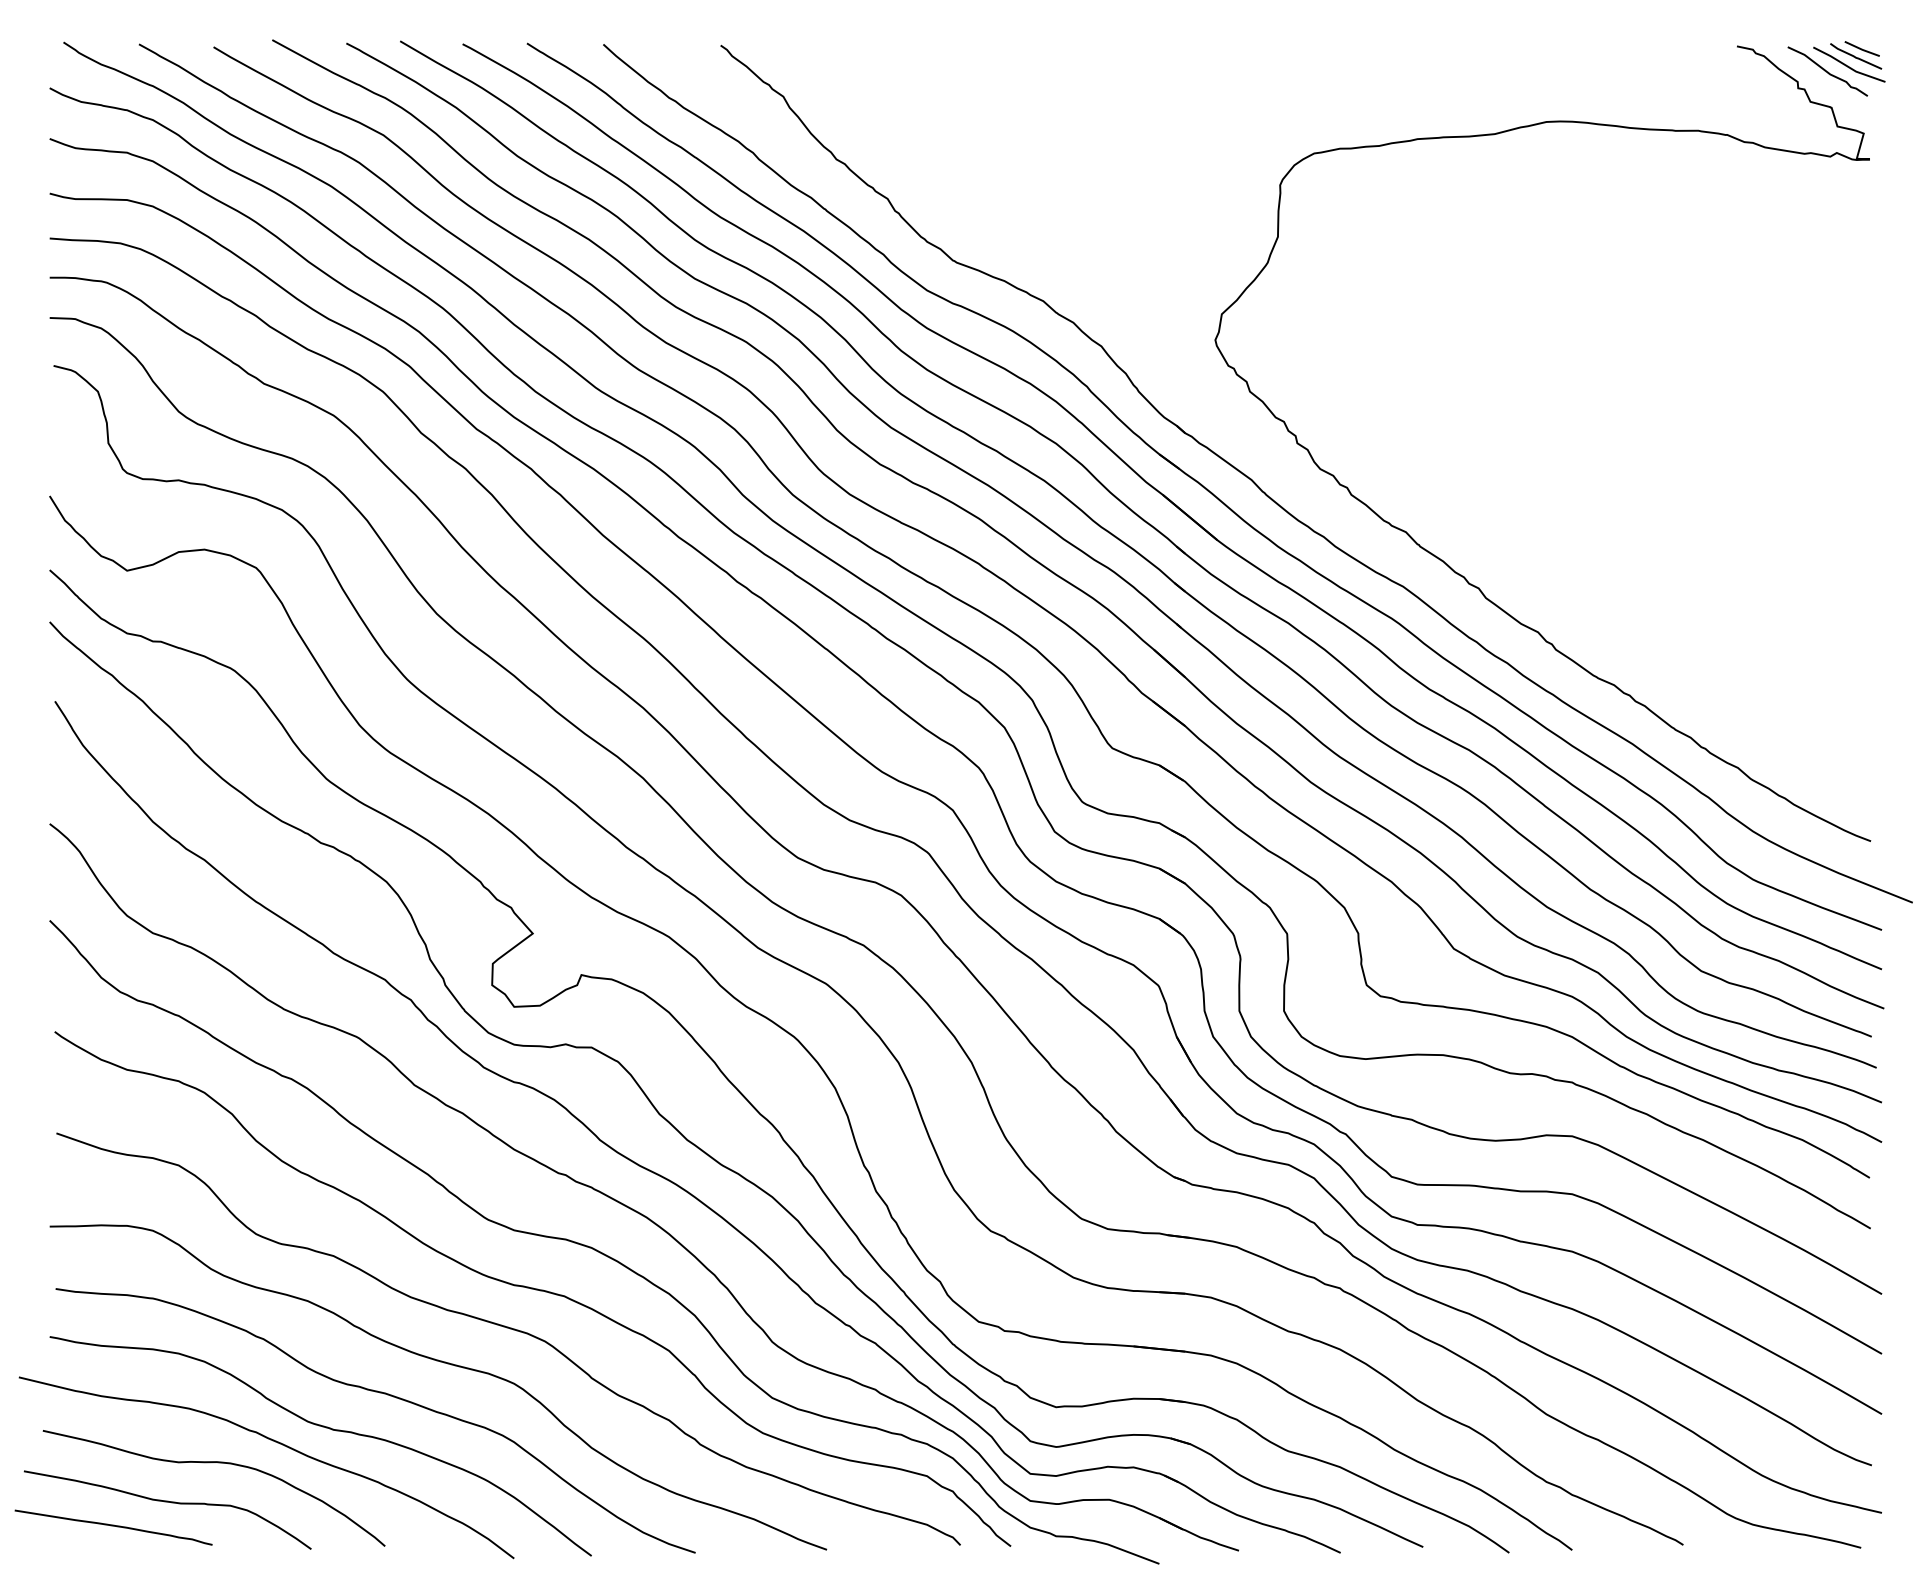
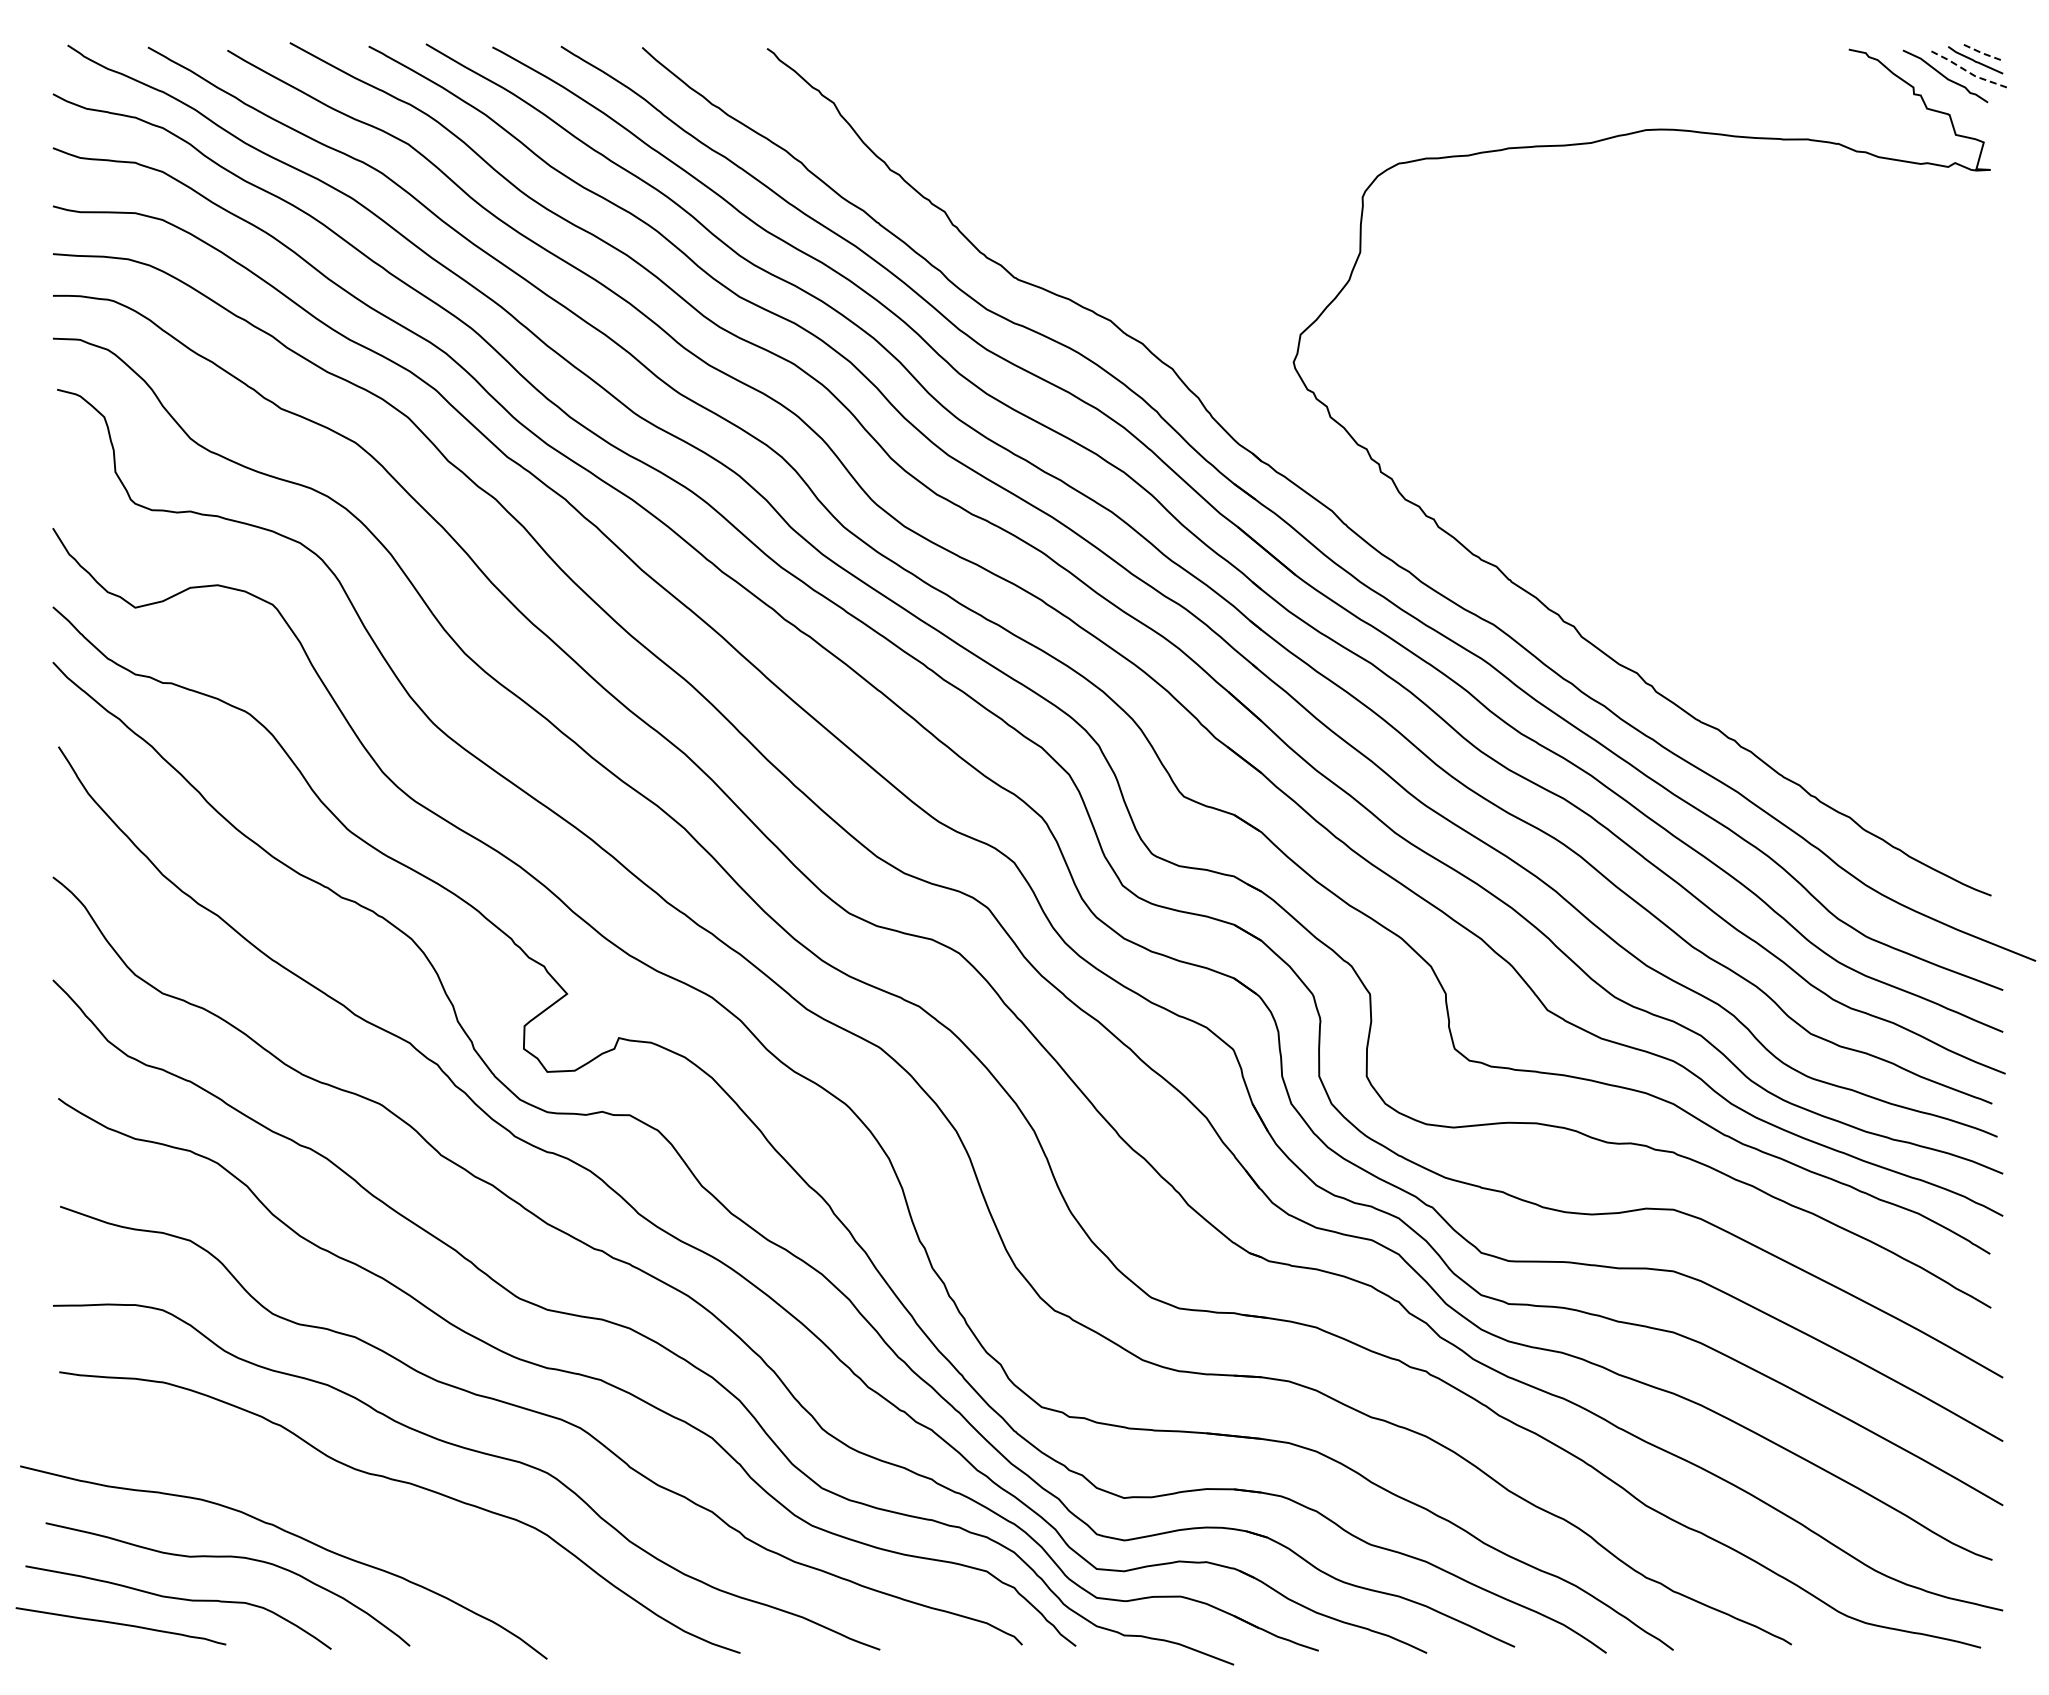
line: (1862, 50) -> (1982, 53), solid -> dashed
line: (1848, 66) -> (1967, 71), solid -> dashed
curve: (325, 1428) -> (346, 1520), removed

